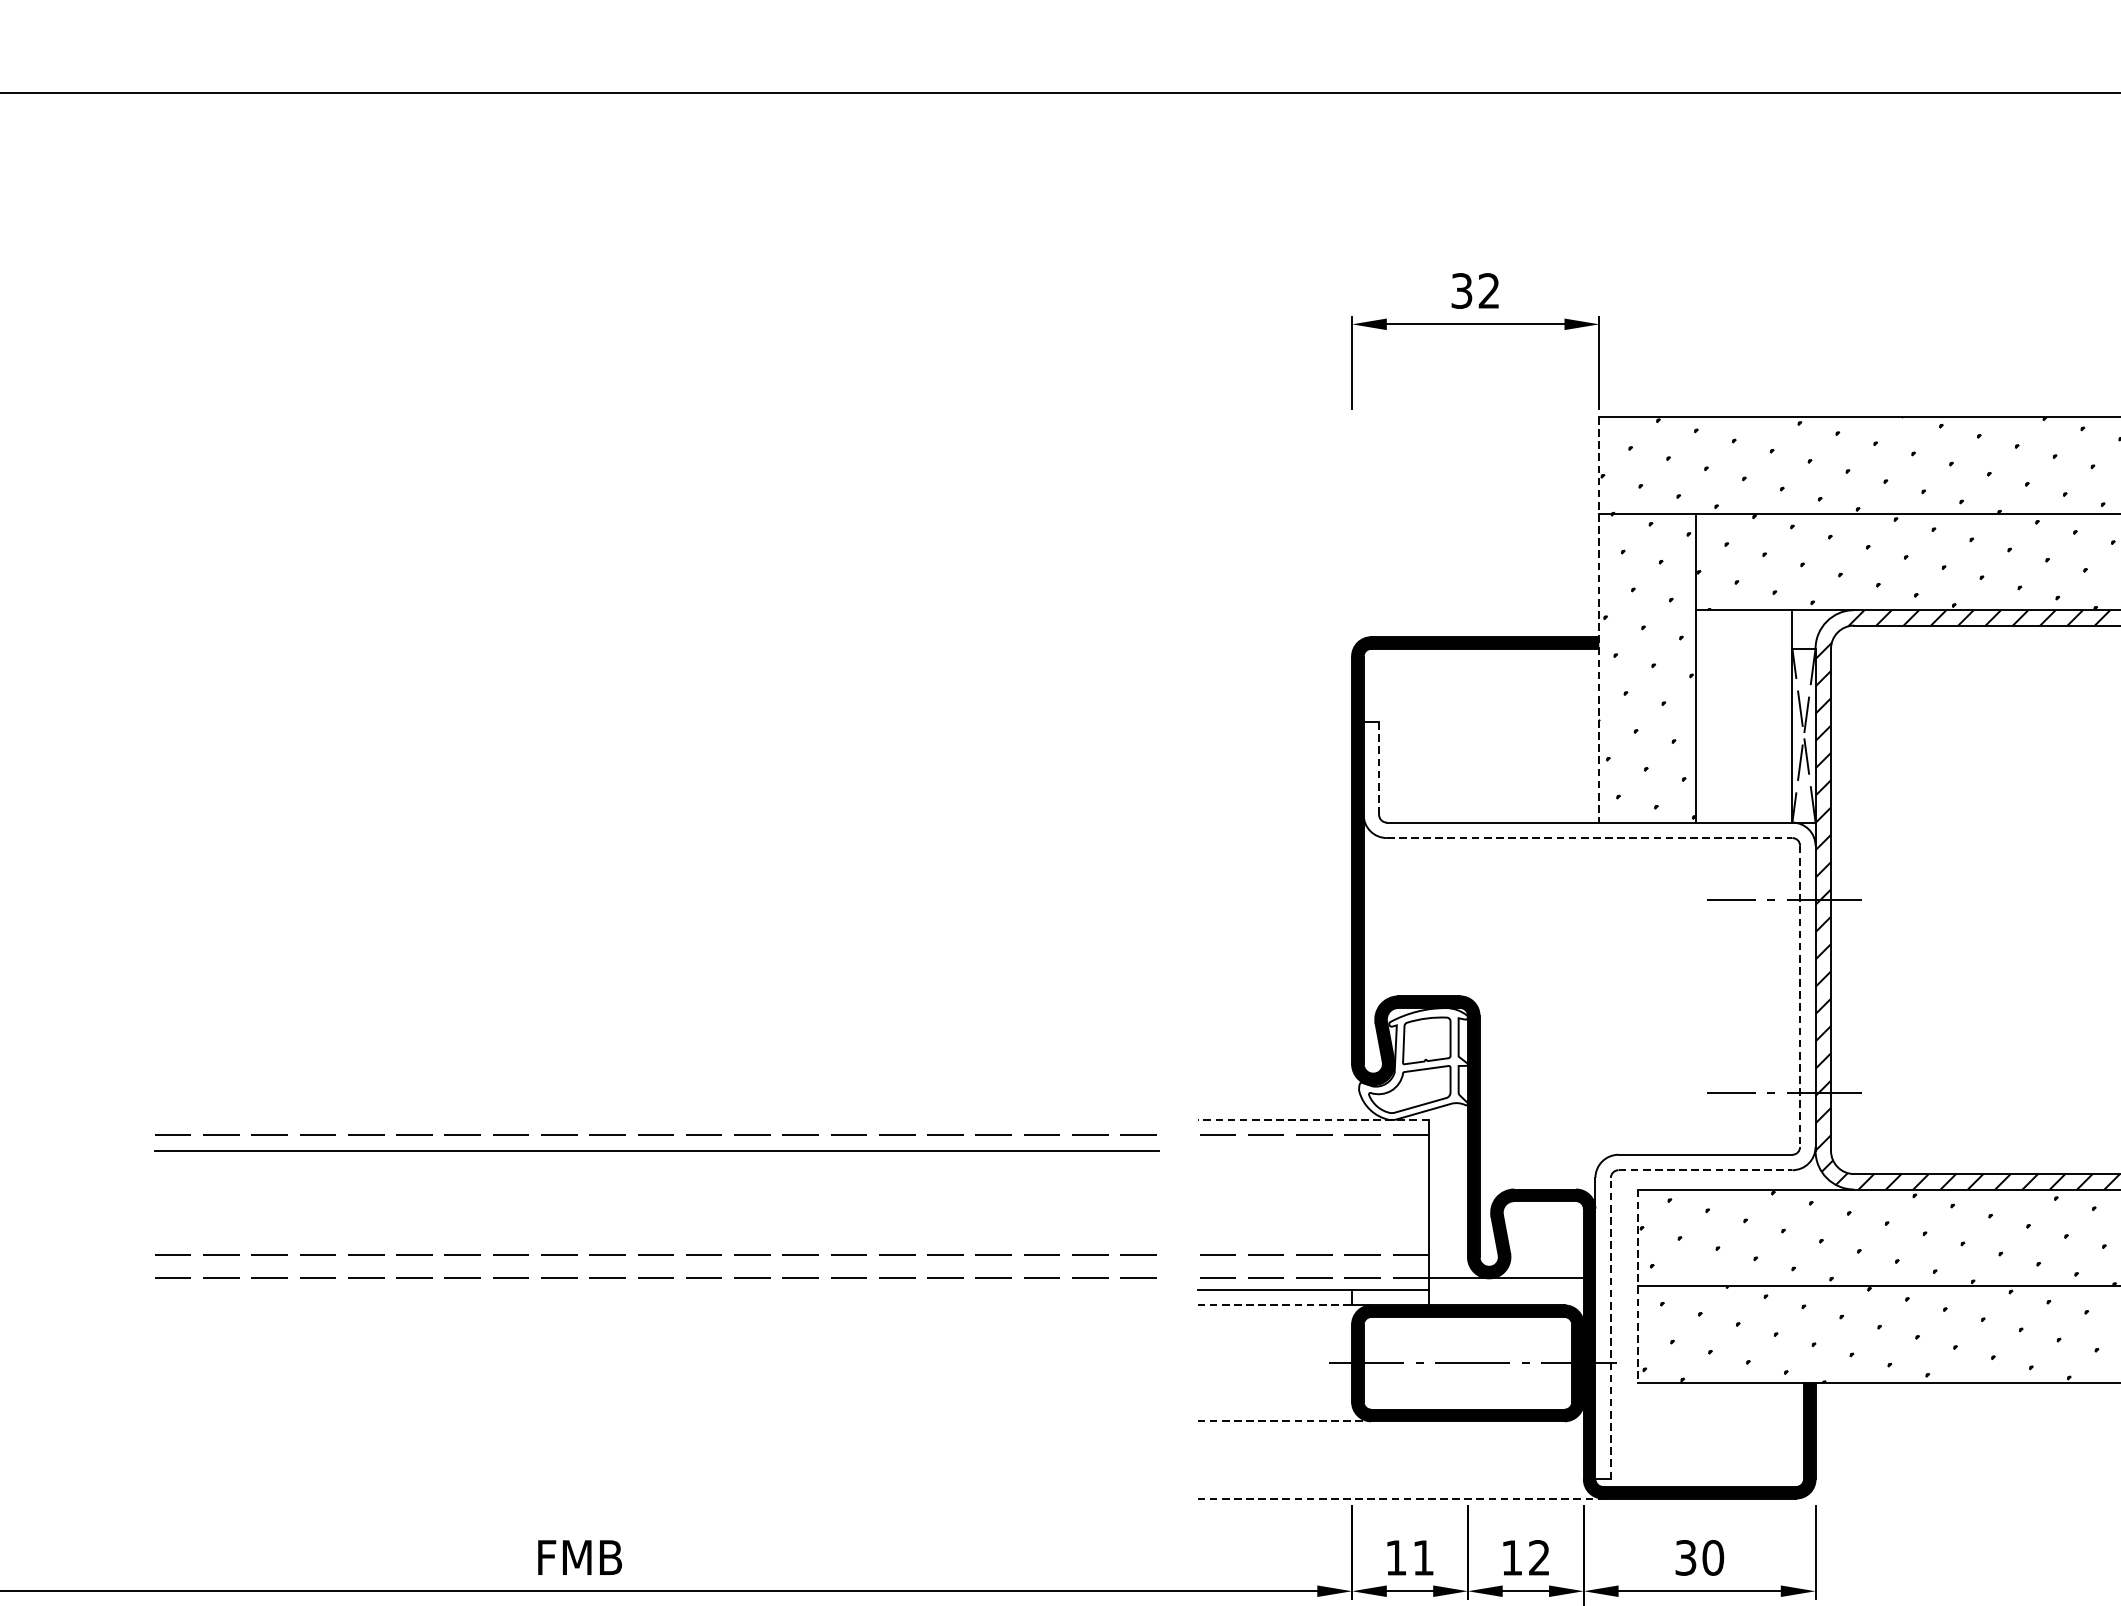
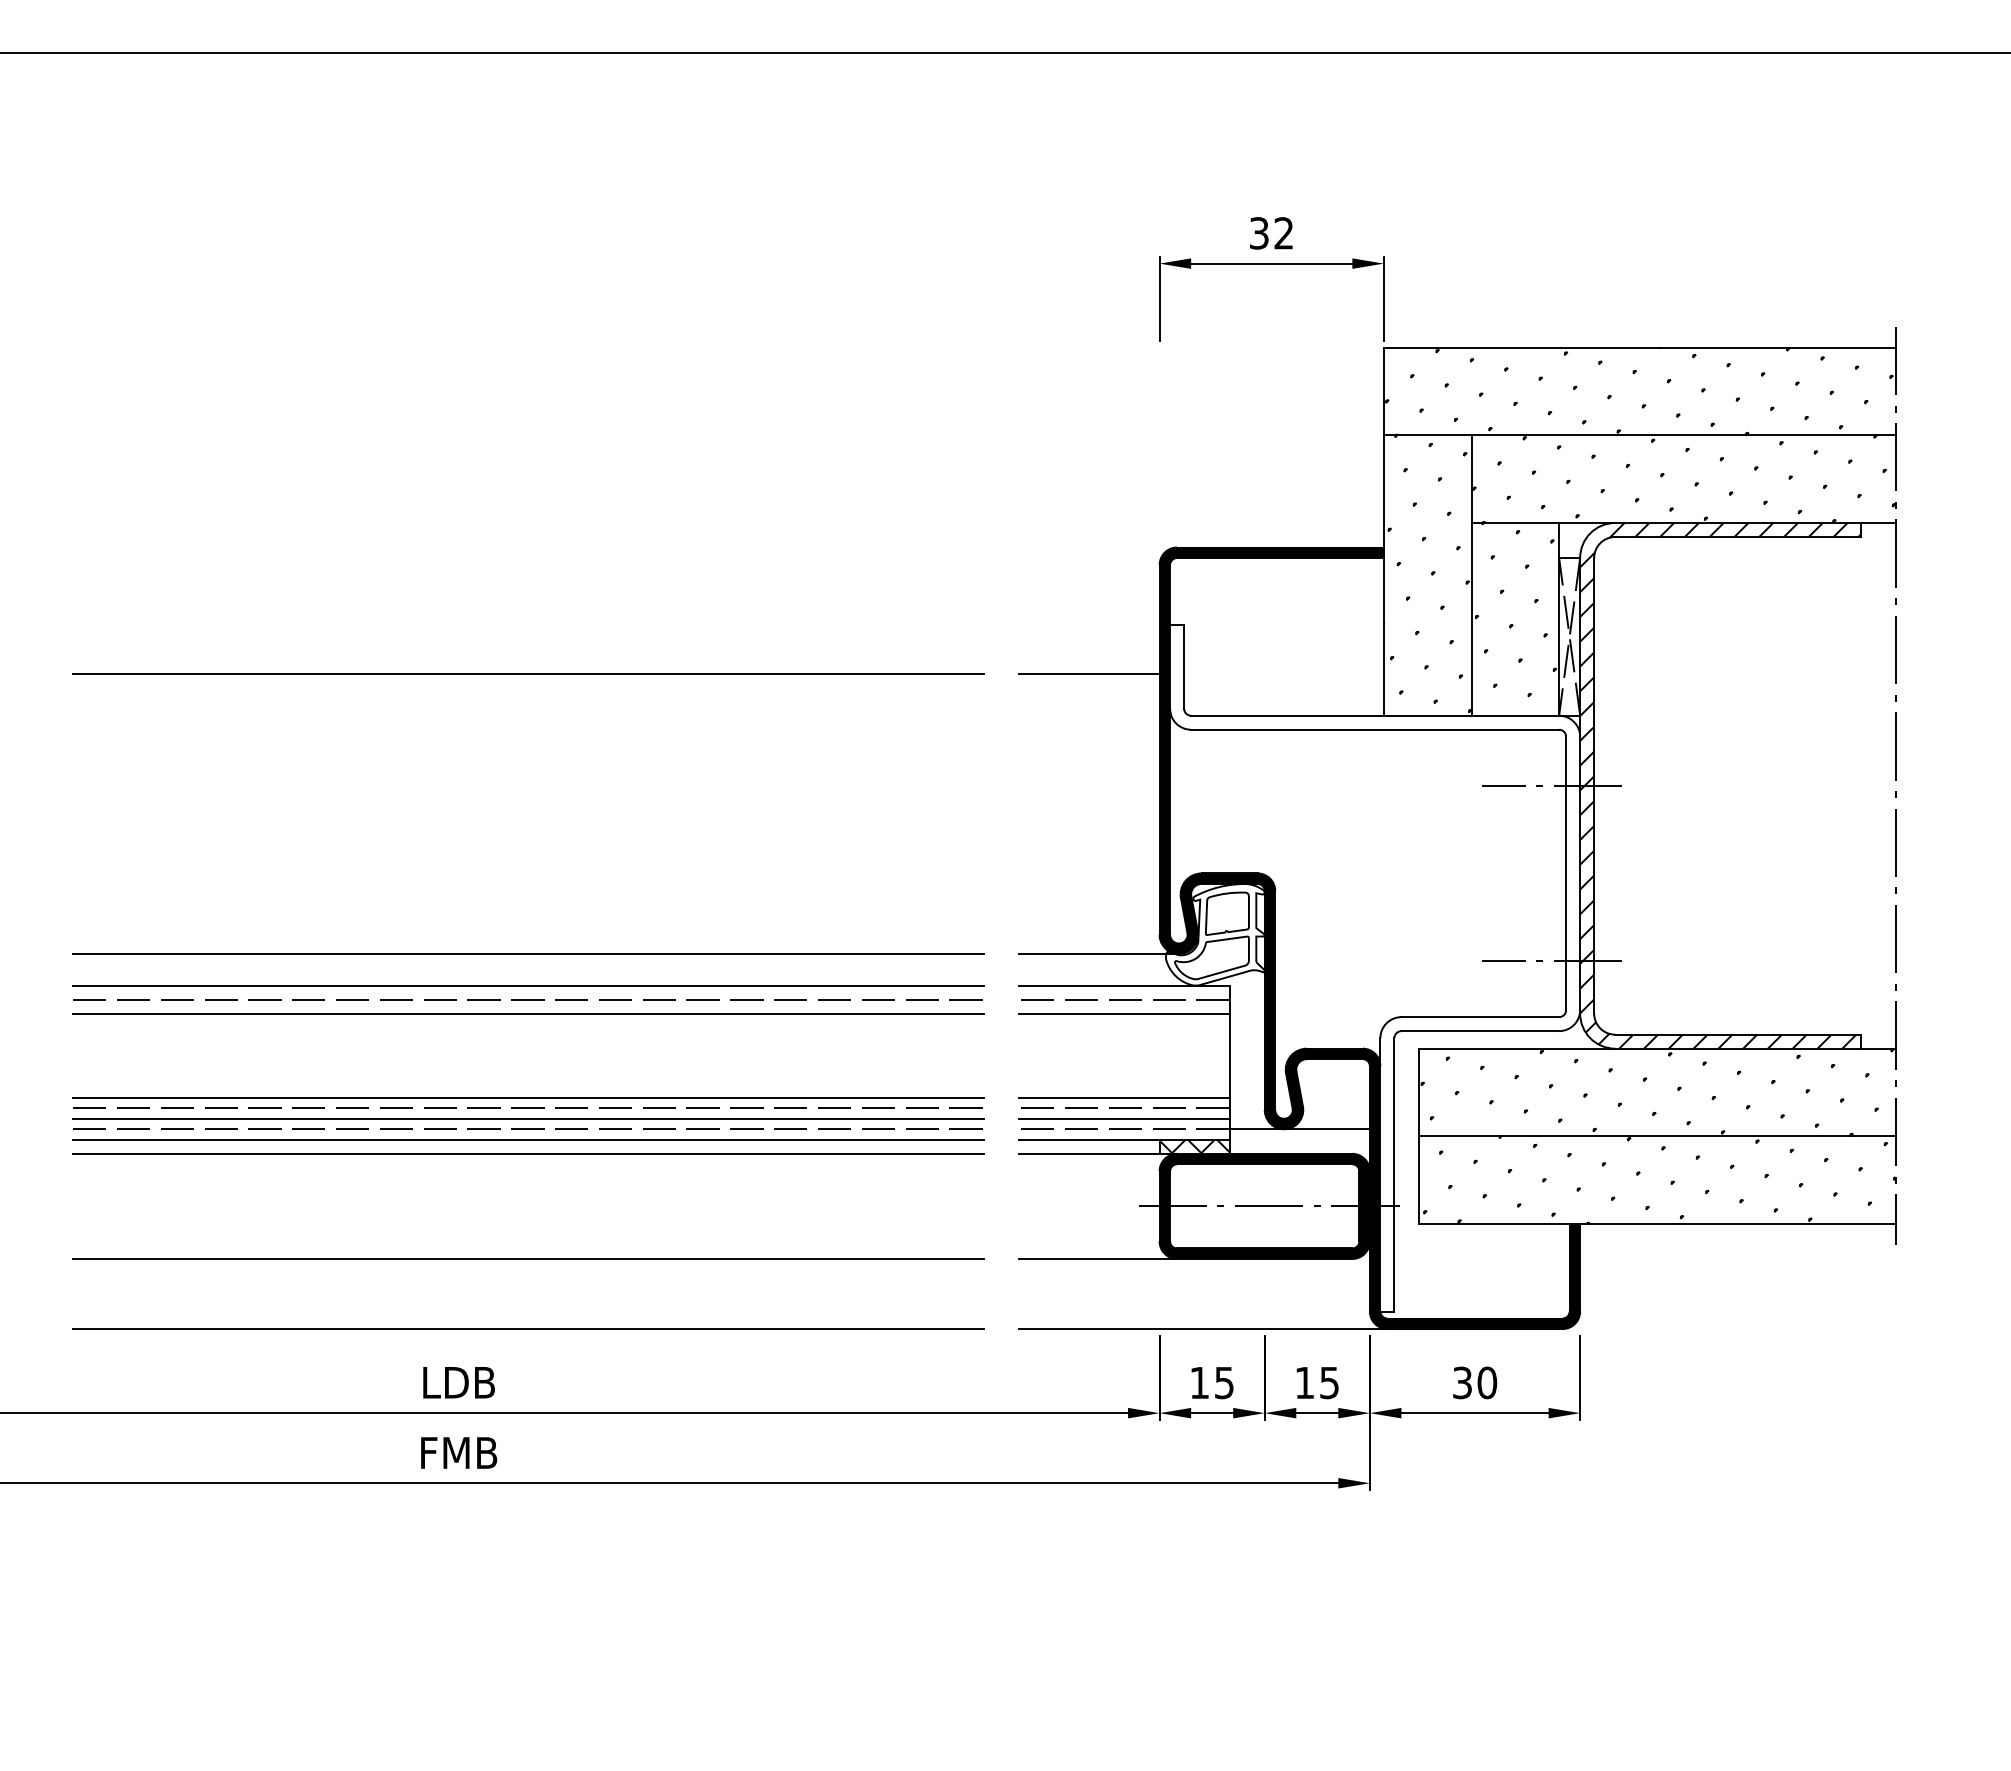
line: (1598, 619) -> (1383, 531), dashed -> solid
hatch: (1742, 712) -> (1513, 615), added
line: (1379, 769) -> (1184, 667), dashed -> solid
line: (656, 776) -> (528, 673), added
line: (1274, 776) -> (1089, 673), added
line: (1590, 837) -> (1375, 729), dashed -> solid
line: (1800, 996) -> (1566, 873), dashed -> solid
line: (656, 1085) -> (528, 954), added
line: (1284, 1085) -> (1098, 954), added
line: (656, 1119) -> (528, 985), added
line: (1313, 1119) -> (1124, 985), dashed -> solid
line: (1313, 1150) -> (1124, 1013), added
line: (1705, 1170) -> (1480, 1031), dashed -> solid
line: (656, 1243) -> (528, 1097), added
line: (1313, 1243) -> (1124, 1097), added
line: (656, 1266) -> (528, 1118), added
line: (1313, 1266) -> (1124, 1118), added
line: (1637, 1286) -> (1418, 1136), dashed -> solid
line: (656, 1289) -> (528, 1139), added
hatch: (1390, 1297) -> (1194, 1146), added
line: (656, 1305) -> (528, 1153), added
line: (1275, 1305) -> (1090, 1153), dashed -> solid
line: (1610, 1328) -> (1394, 1174), dashed -> solid
line: (656, 1420) -> (528, 1258), added
line: (1284, 1420) -> (1098, 1258), dashed -> solid
line: (656, 1499) -> (528, 1329), added
line: (1400, 1499) -> (1203, 1329), dashed -> solid
text: (580, 1557) -> (459, 1382), FMB -> LDB
text: (1539, 1557) -> (1329, 1382), 12 -> 15
text: (1423, 1558) -> (1224, 1383), 11 -> 15

